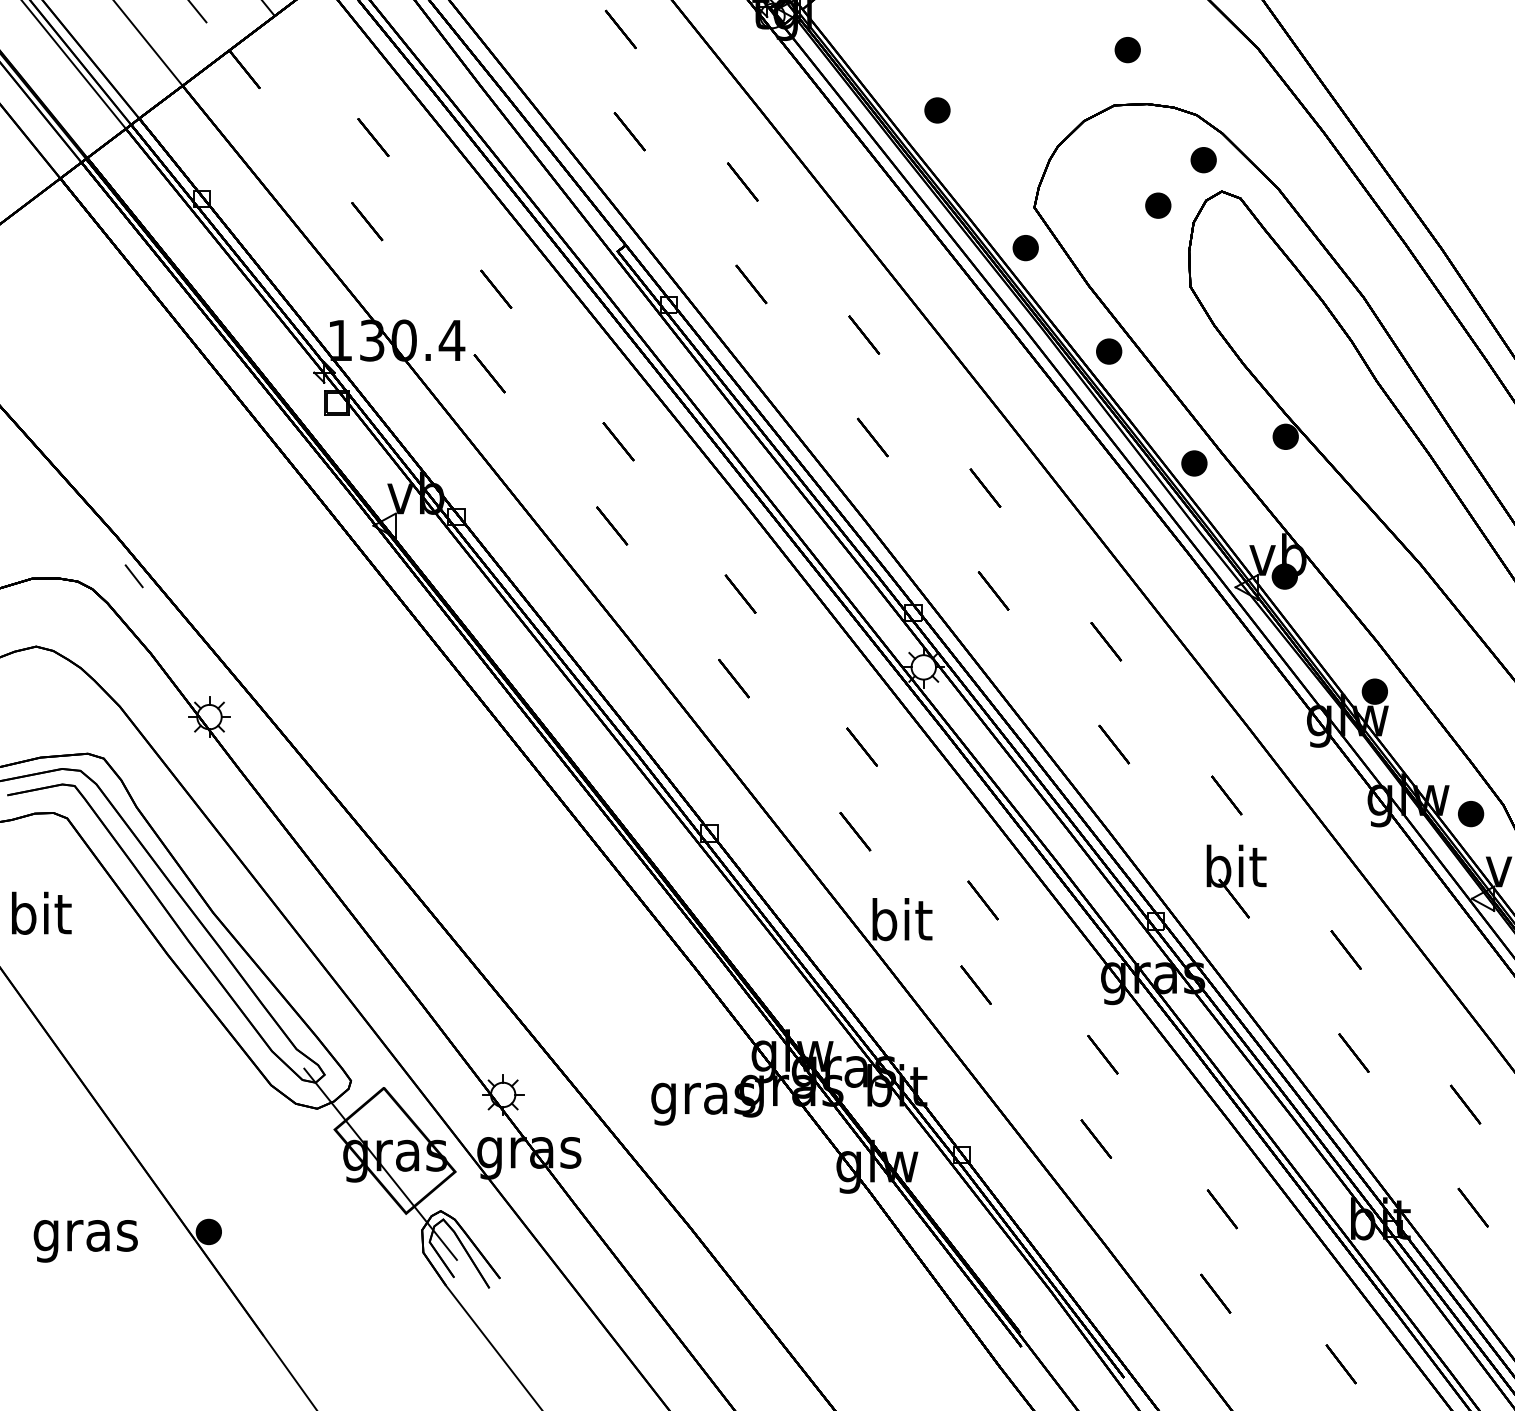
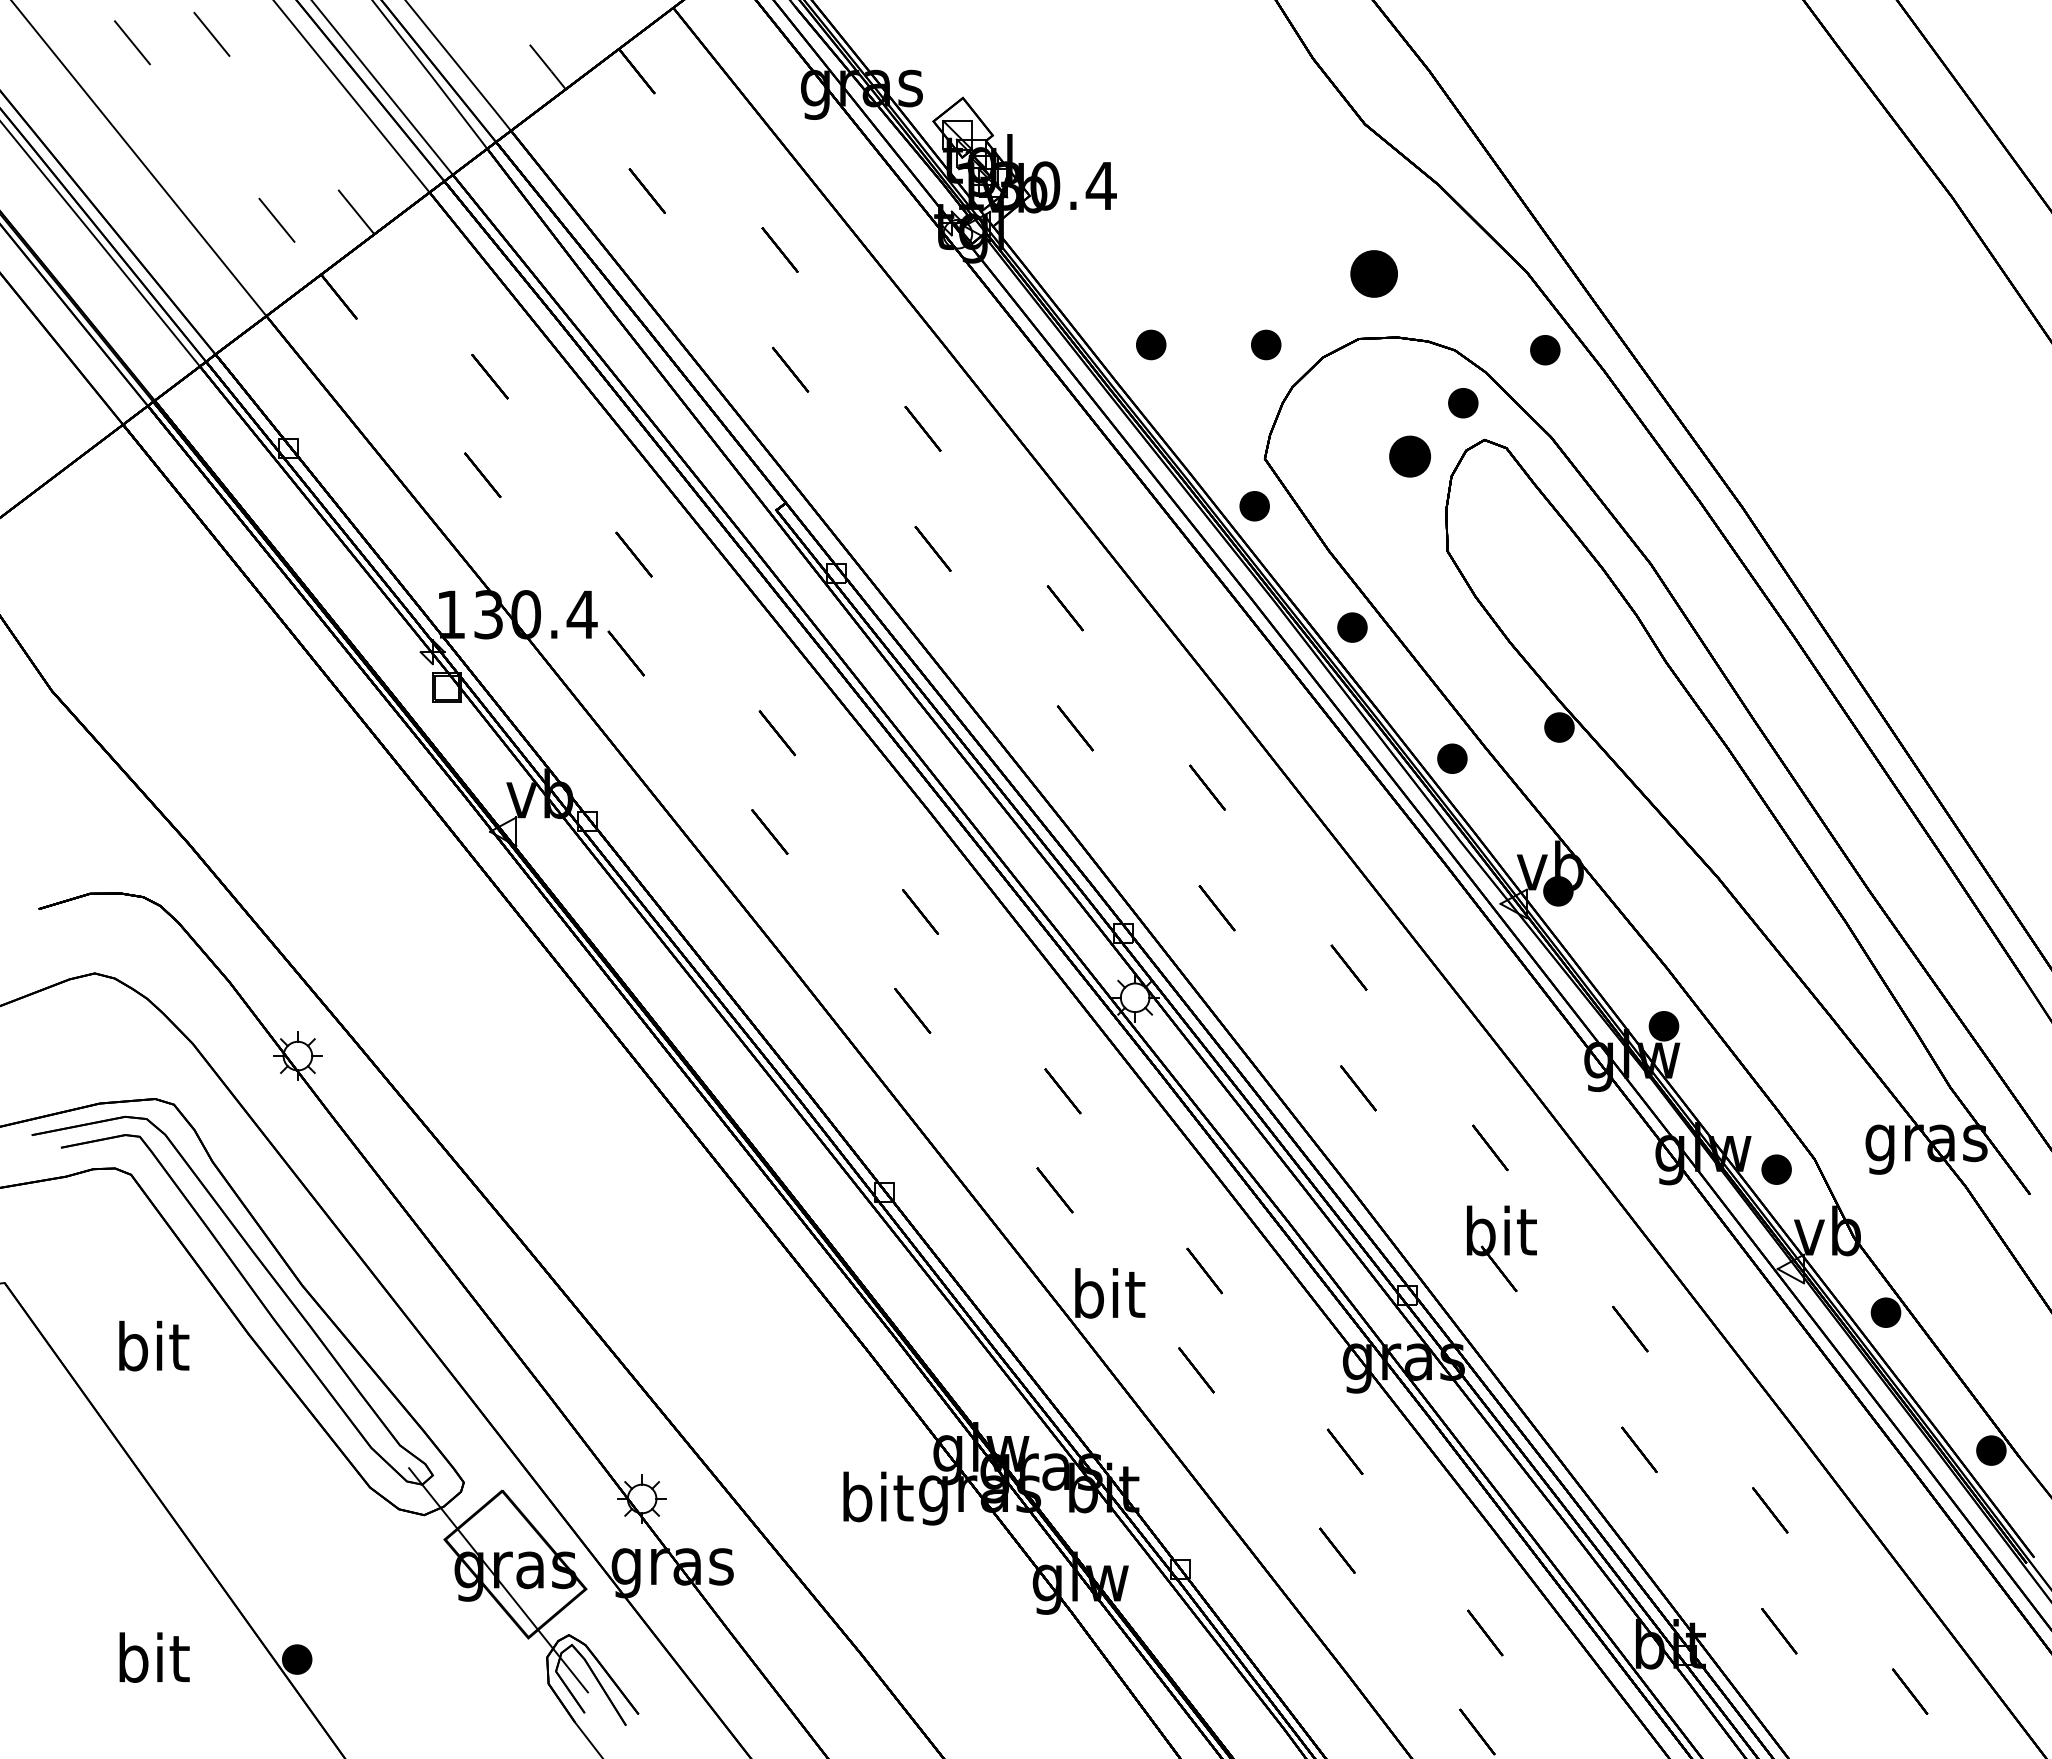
part: (1127, 50) -> (1374, 274), size x1.6
part: (1035, 110) -> (1266, 344), added
part: (1273, 115) -> (1545, 350), added
part: (1157, 205) -> (1409, 456), size x1.4
line: (134, 575) -> (209, 890), removed
text: (41, 912) -> (154, 1345), moved
text: (703, 1097) -> (876, 1502), gras -> bit
text: (85, 1235) -> (152, 1663), gras -> bit

